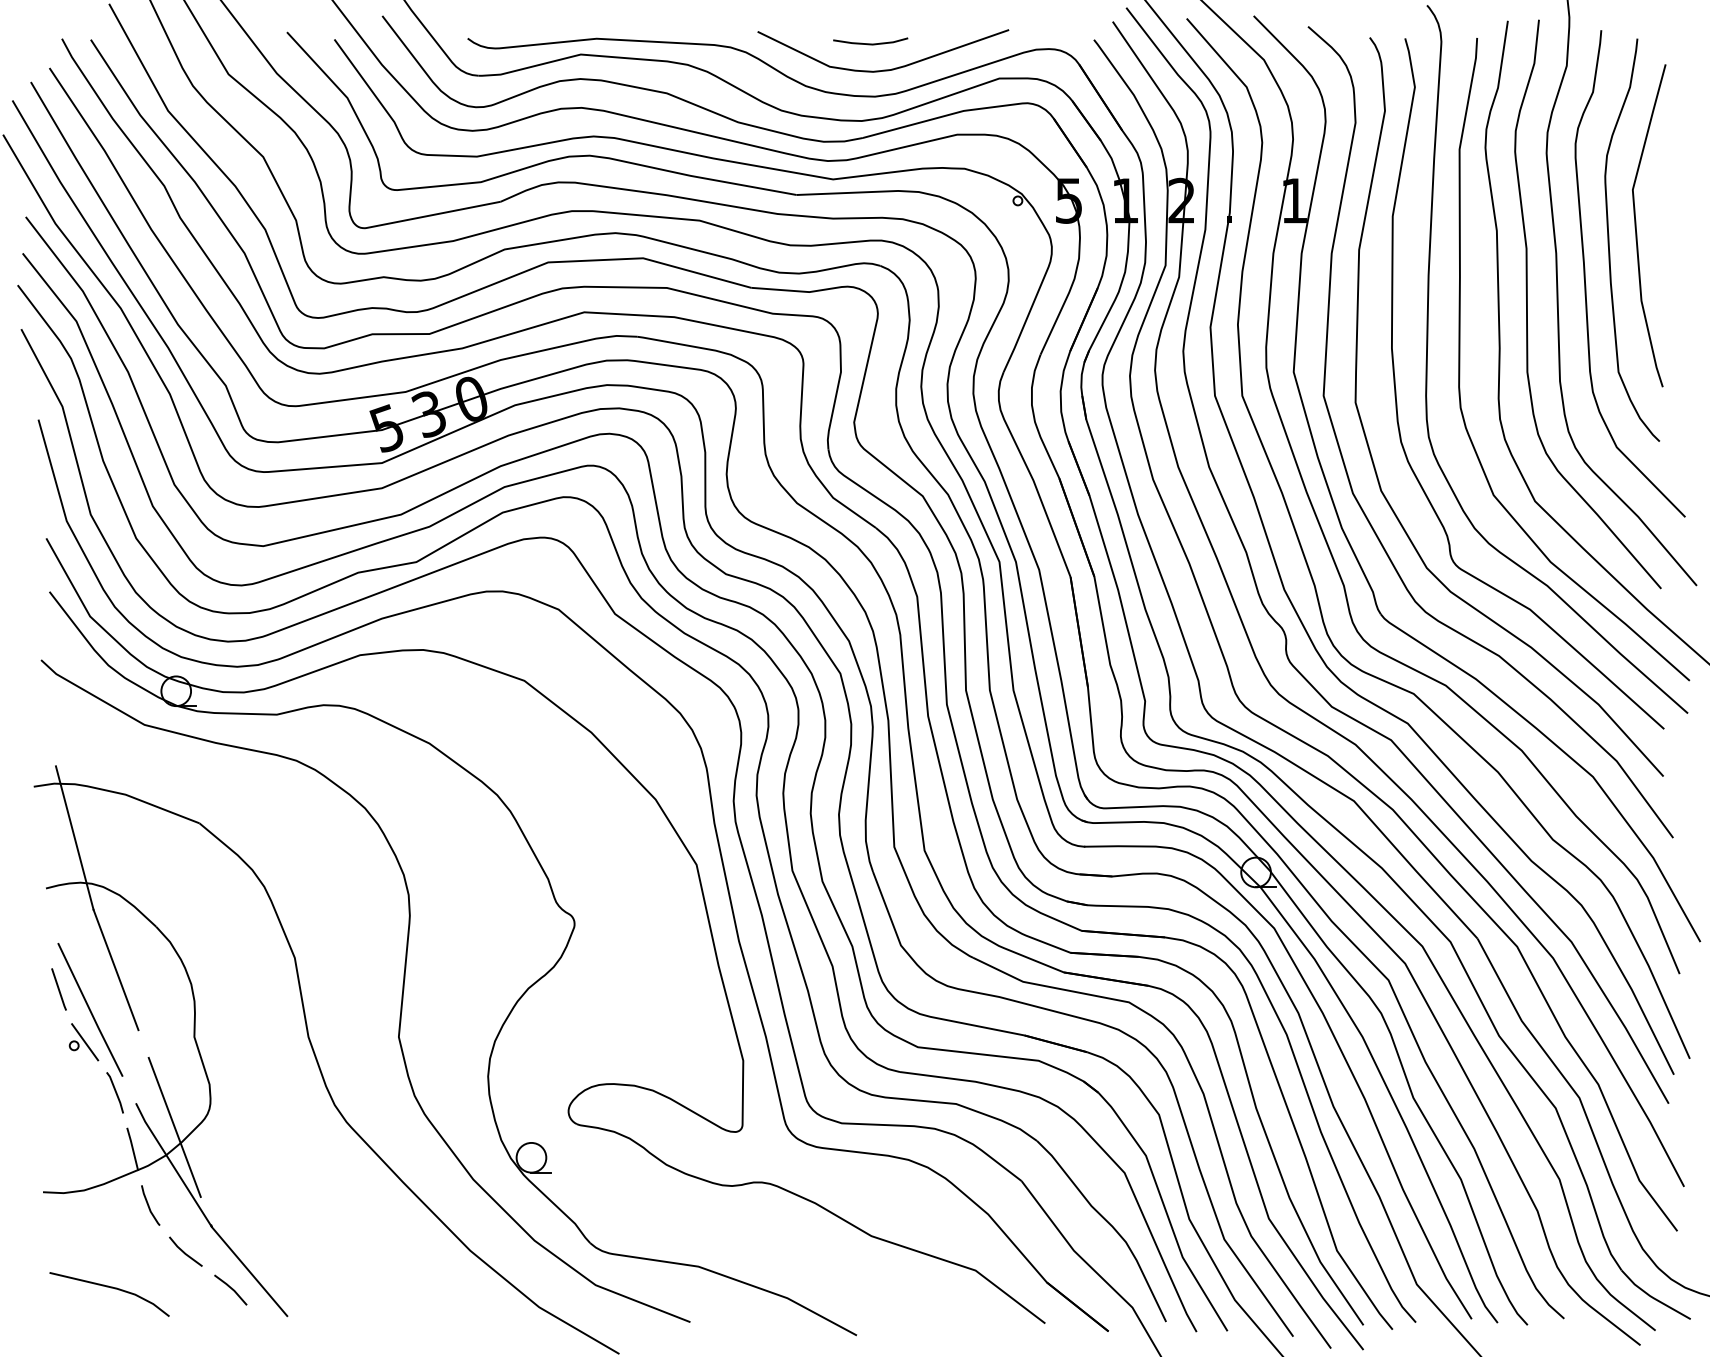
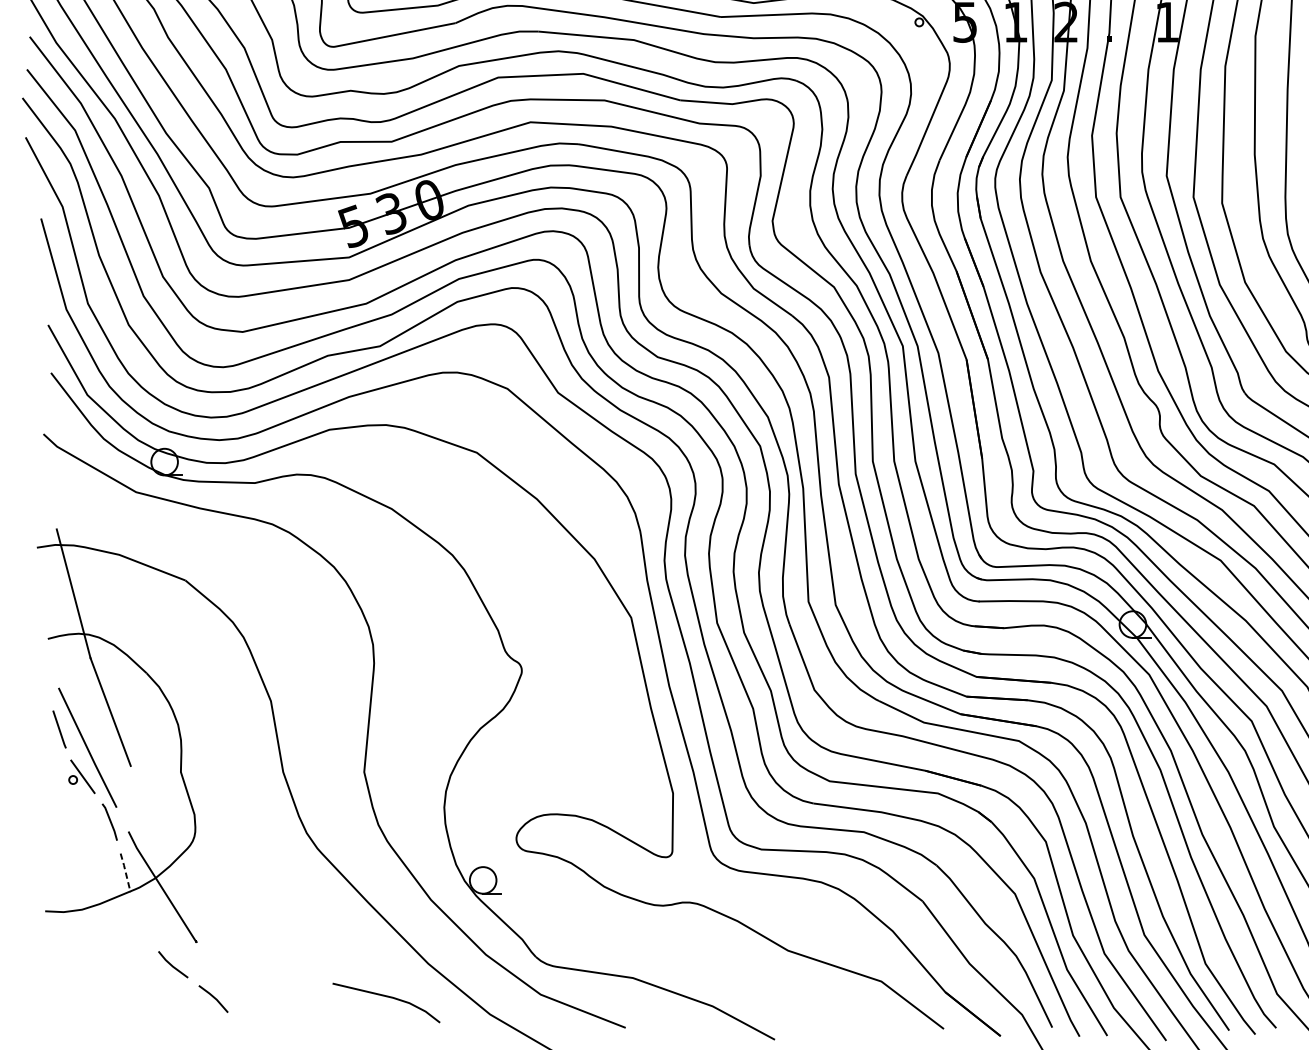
line: (174, 1126) -> (163, 852), removed
line: (132, 1149) -> (125, 872), solid -> dashed
line: (149, 1205) -> (140, 923), removed
line: (249, 1271) -> (230, 982), removed
line: (110, 1288) -> (387, 997), moved

